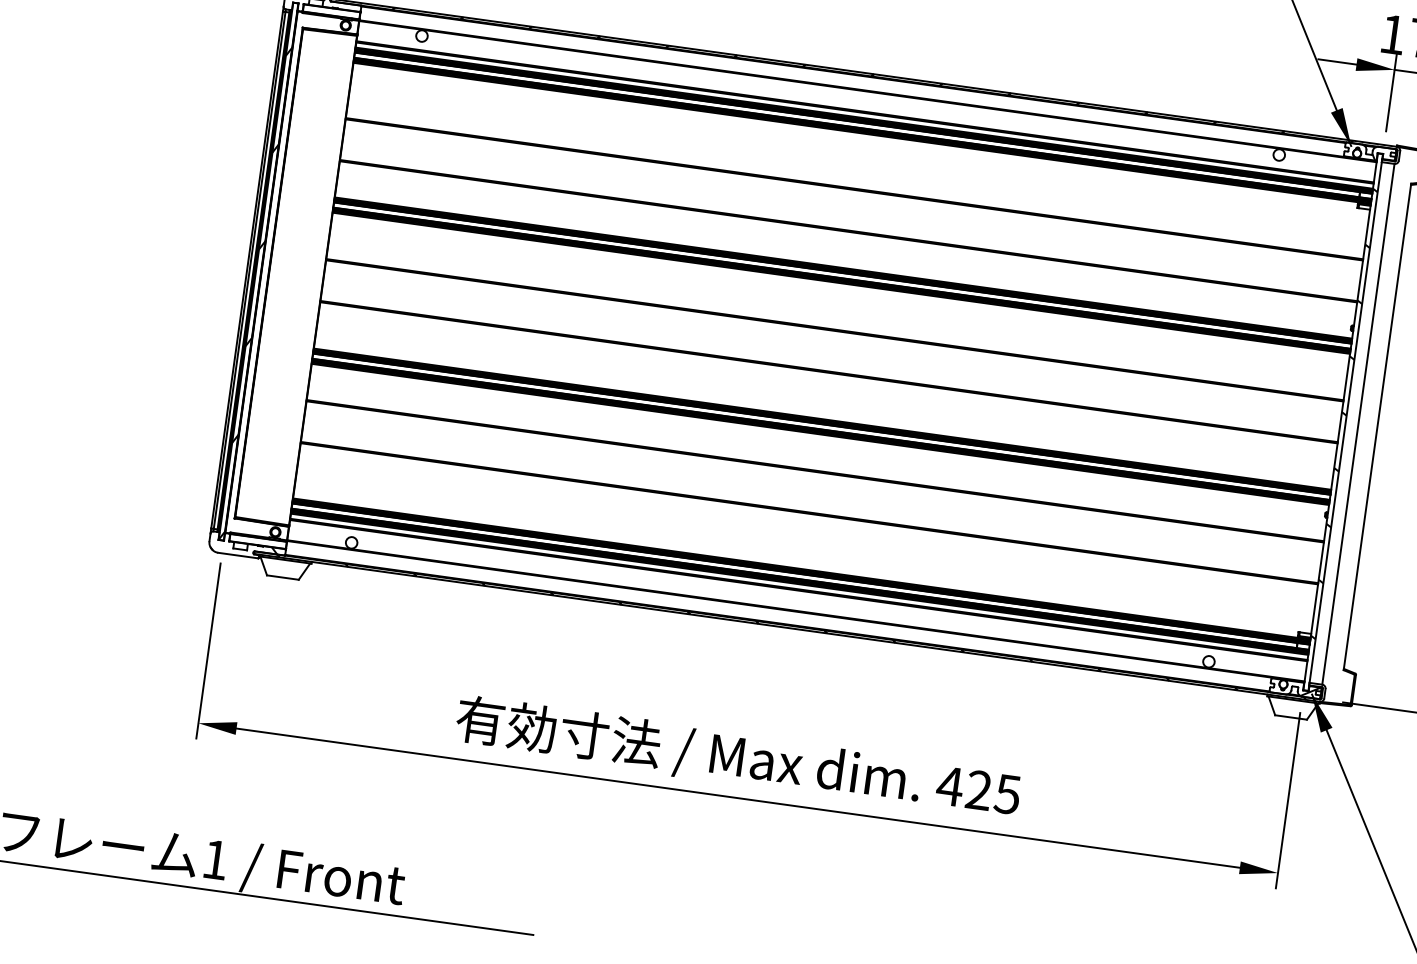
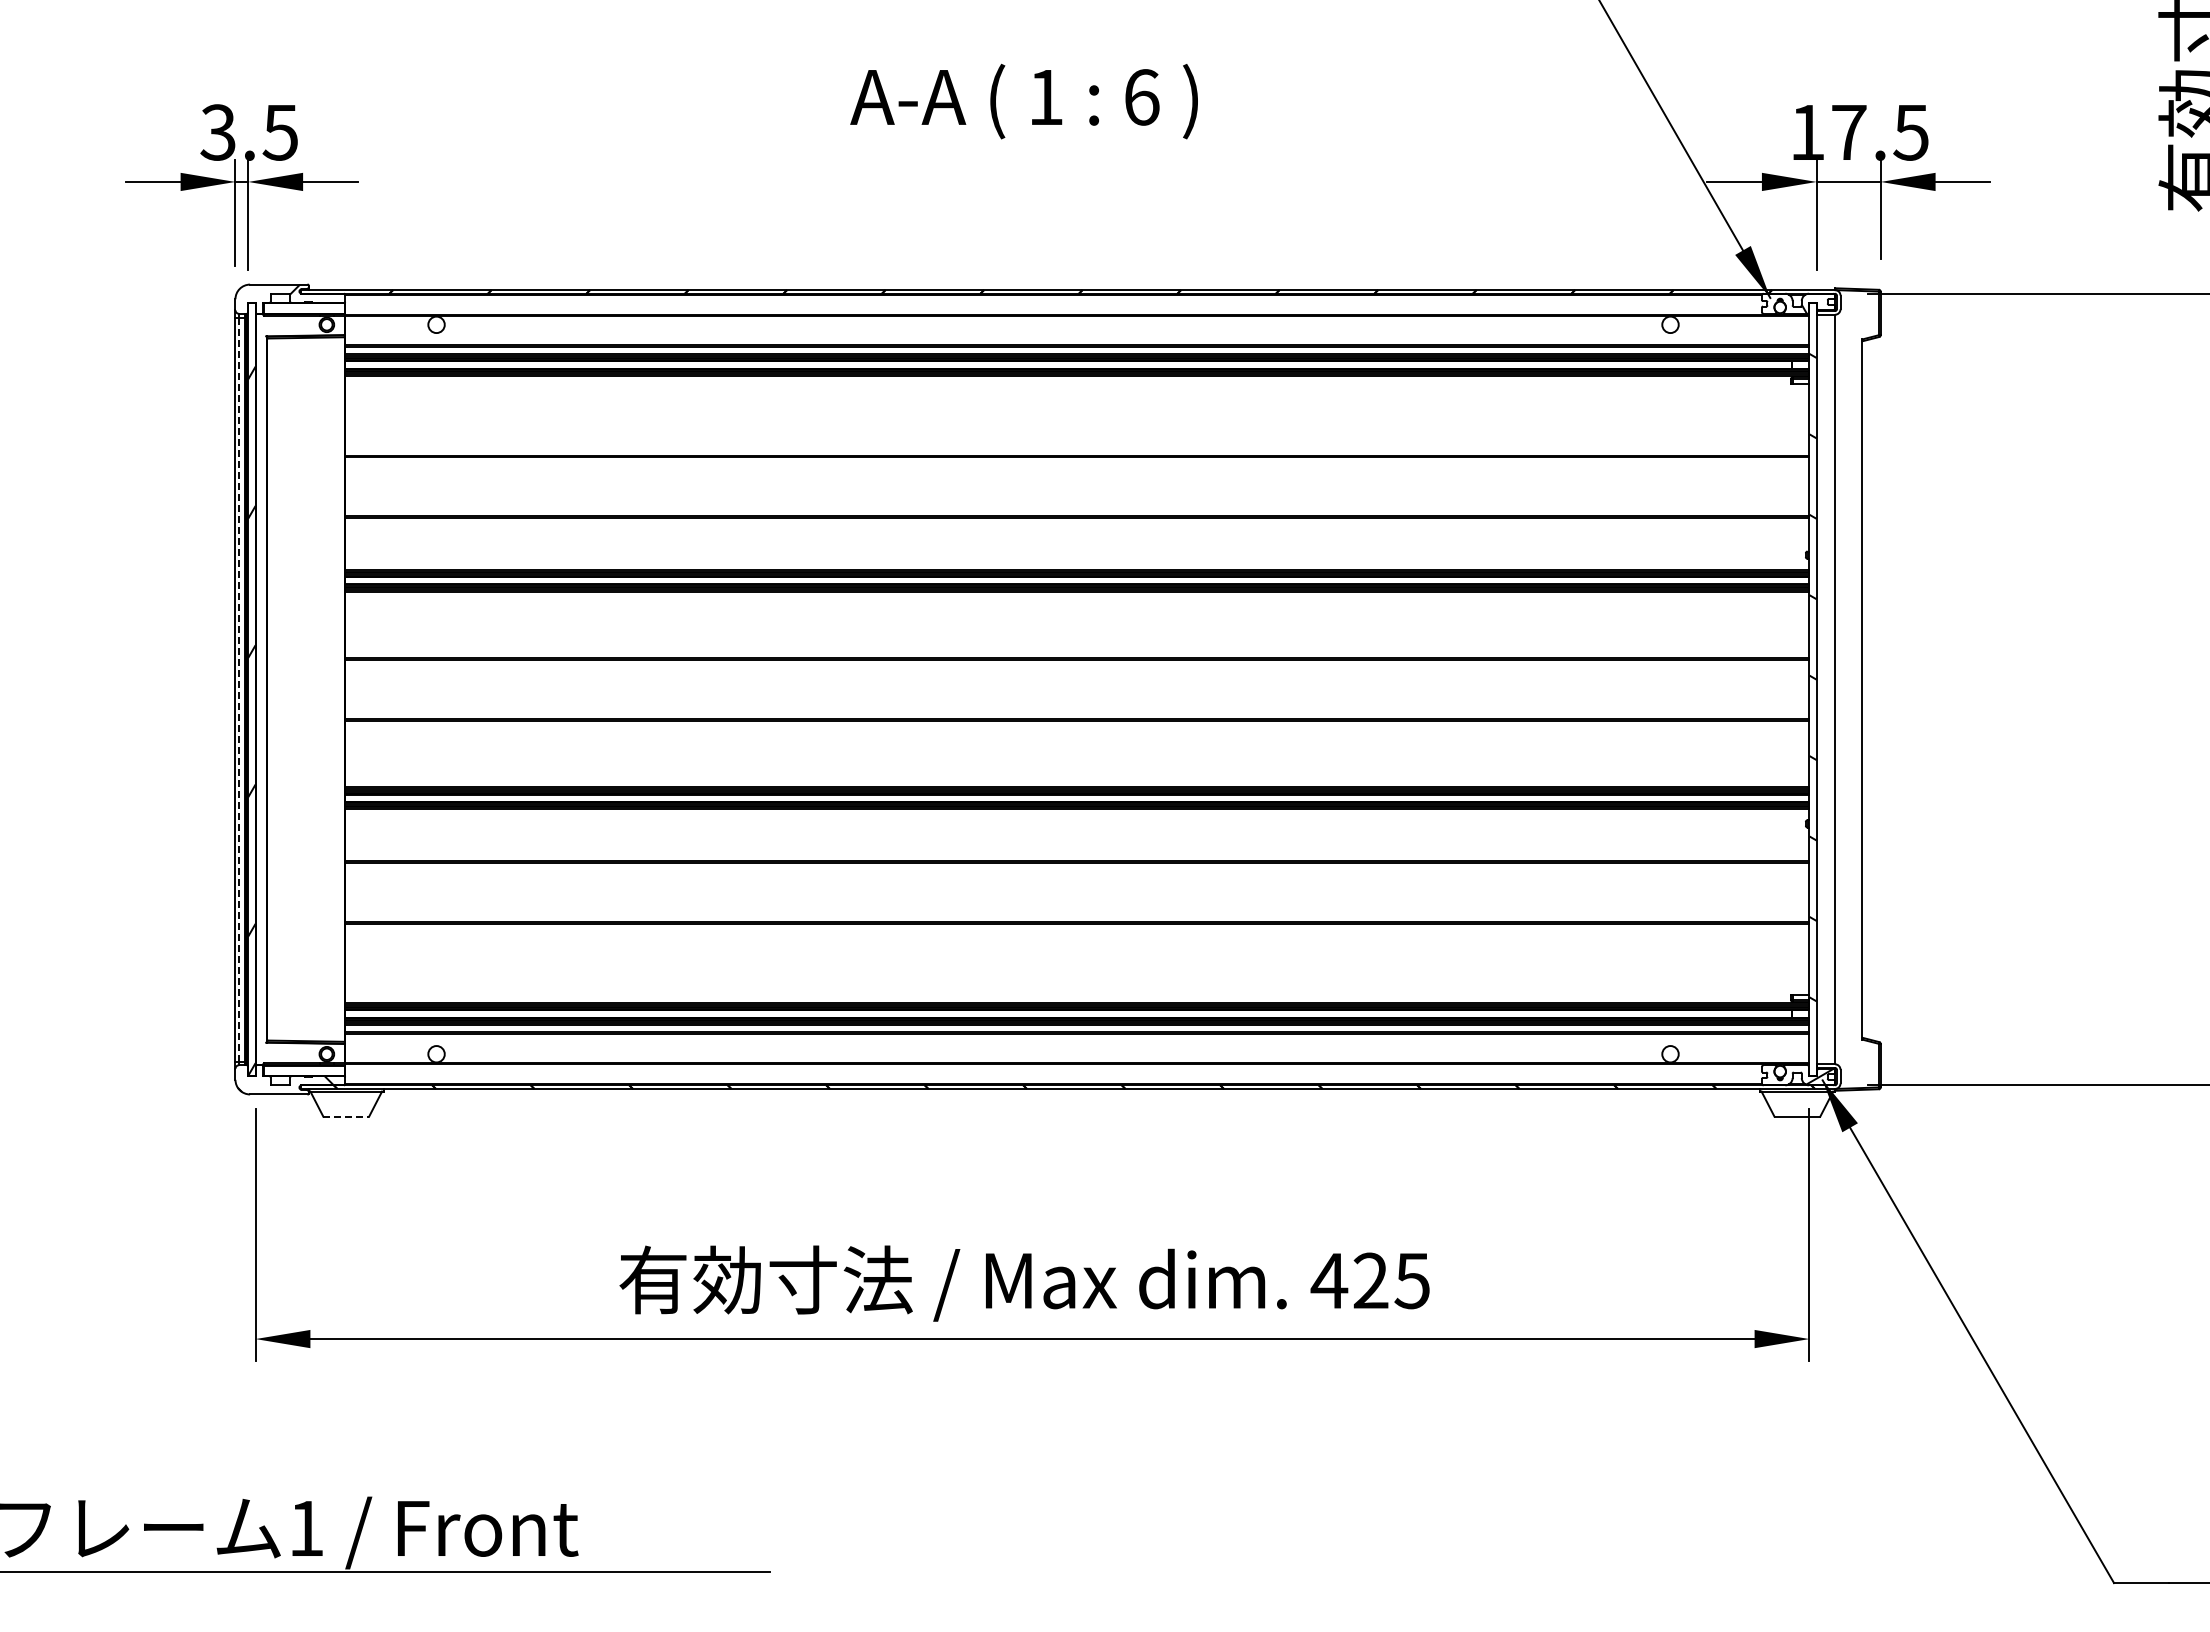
line: (249, 270) -> (239, 689), solid -> dashed
line: (283, 577) -> (346, 1116), solid -> dashed

